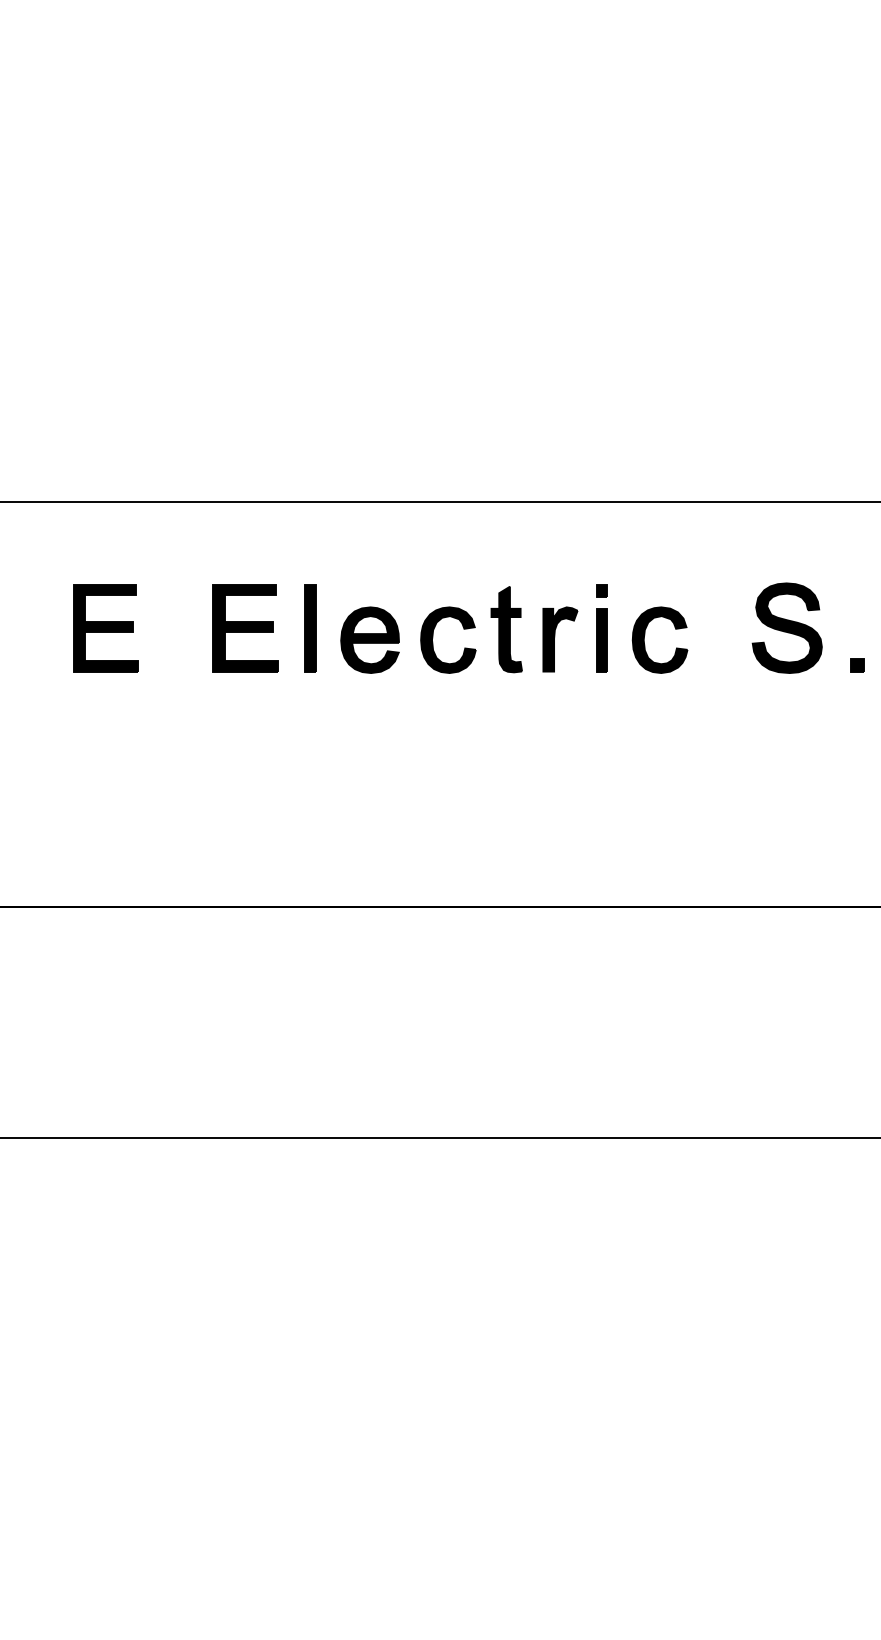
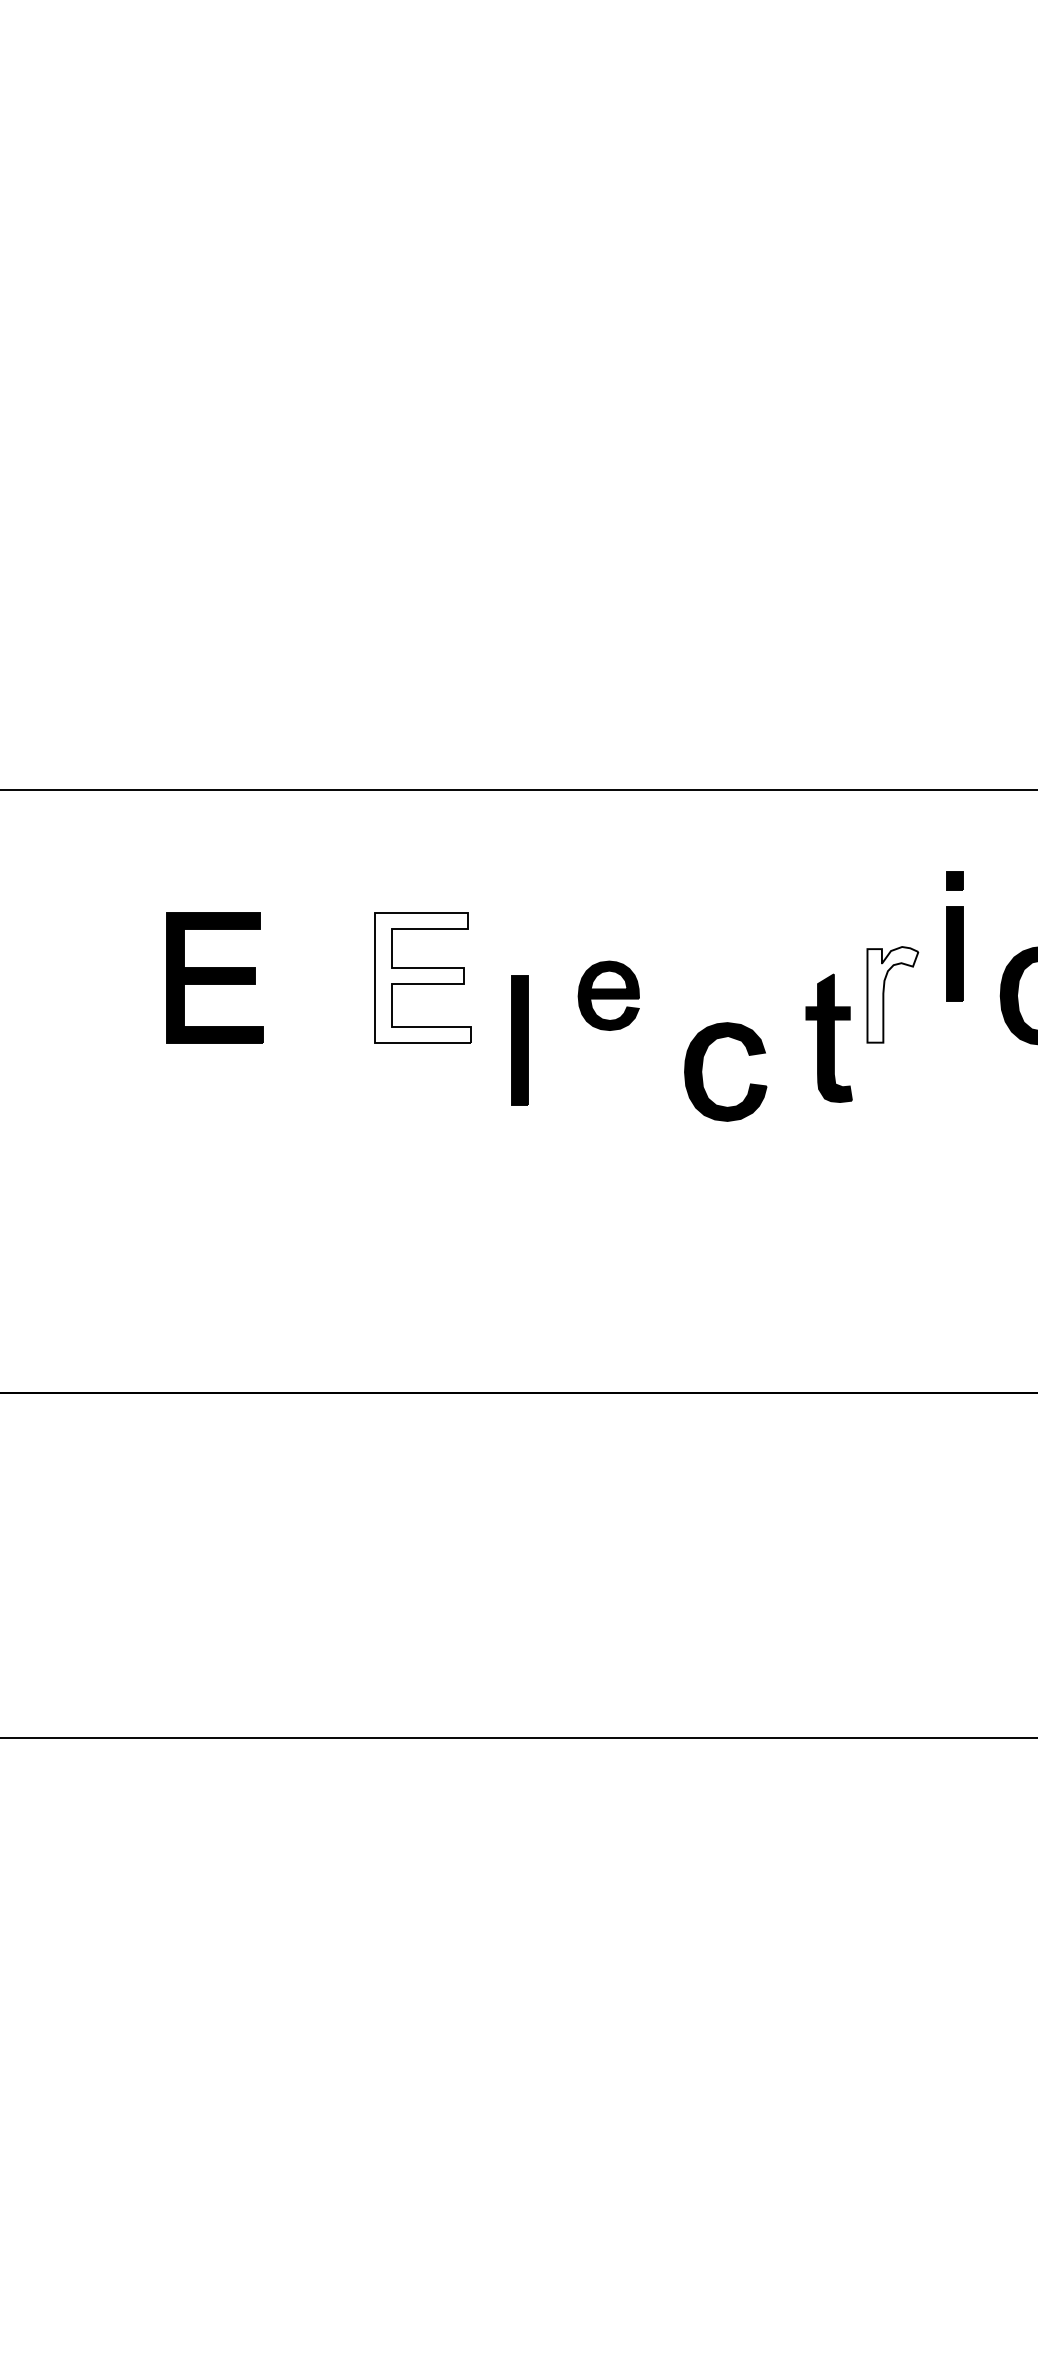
fill: (245, 627) -> (423, 976), removed
part: (310, 628) -> (519, 1041), moved
part: (601, 628) -> (954, 936), moved
part: (506, 629) -> (828, 1038), moved
part: (433, 638) -> (703, 1069), moved
part: (369, 639) -> (607, 994), size x0.7
fill: (560, 639) -> (892, 994), removed

